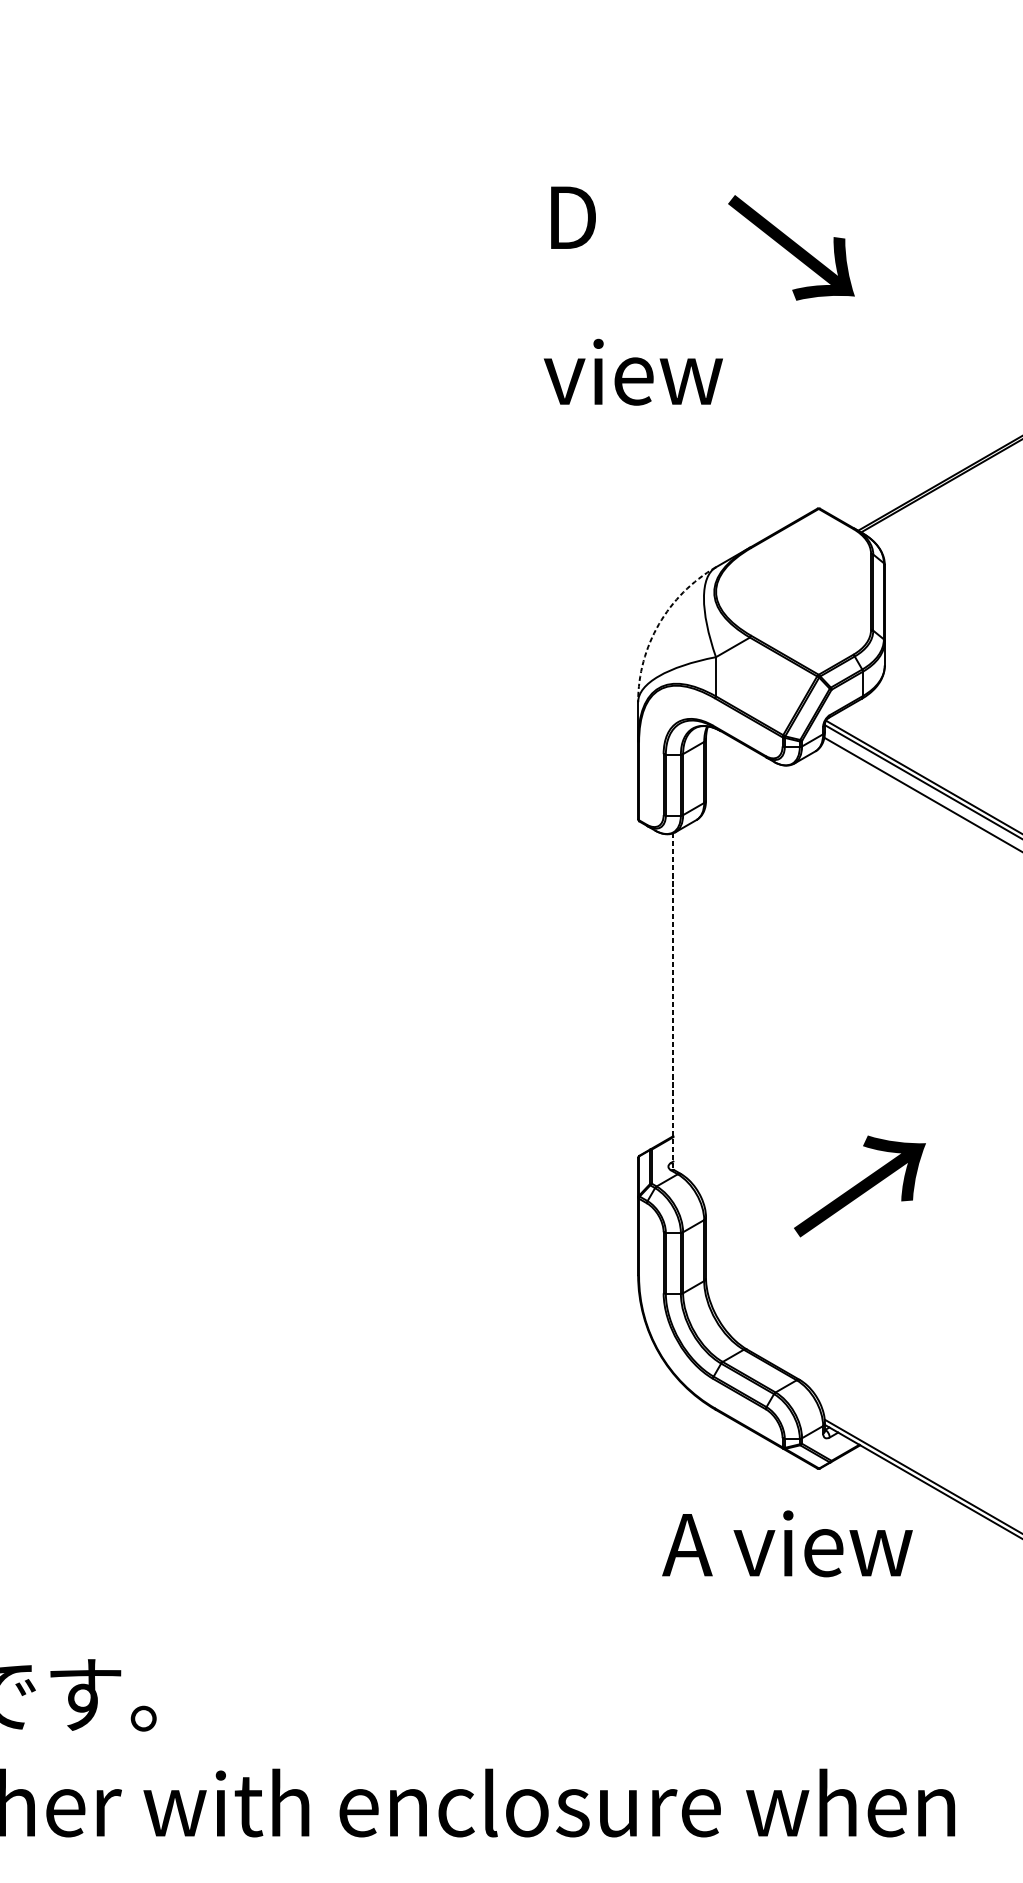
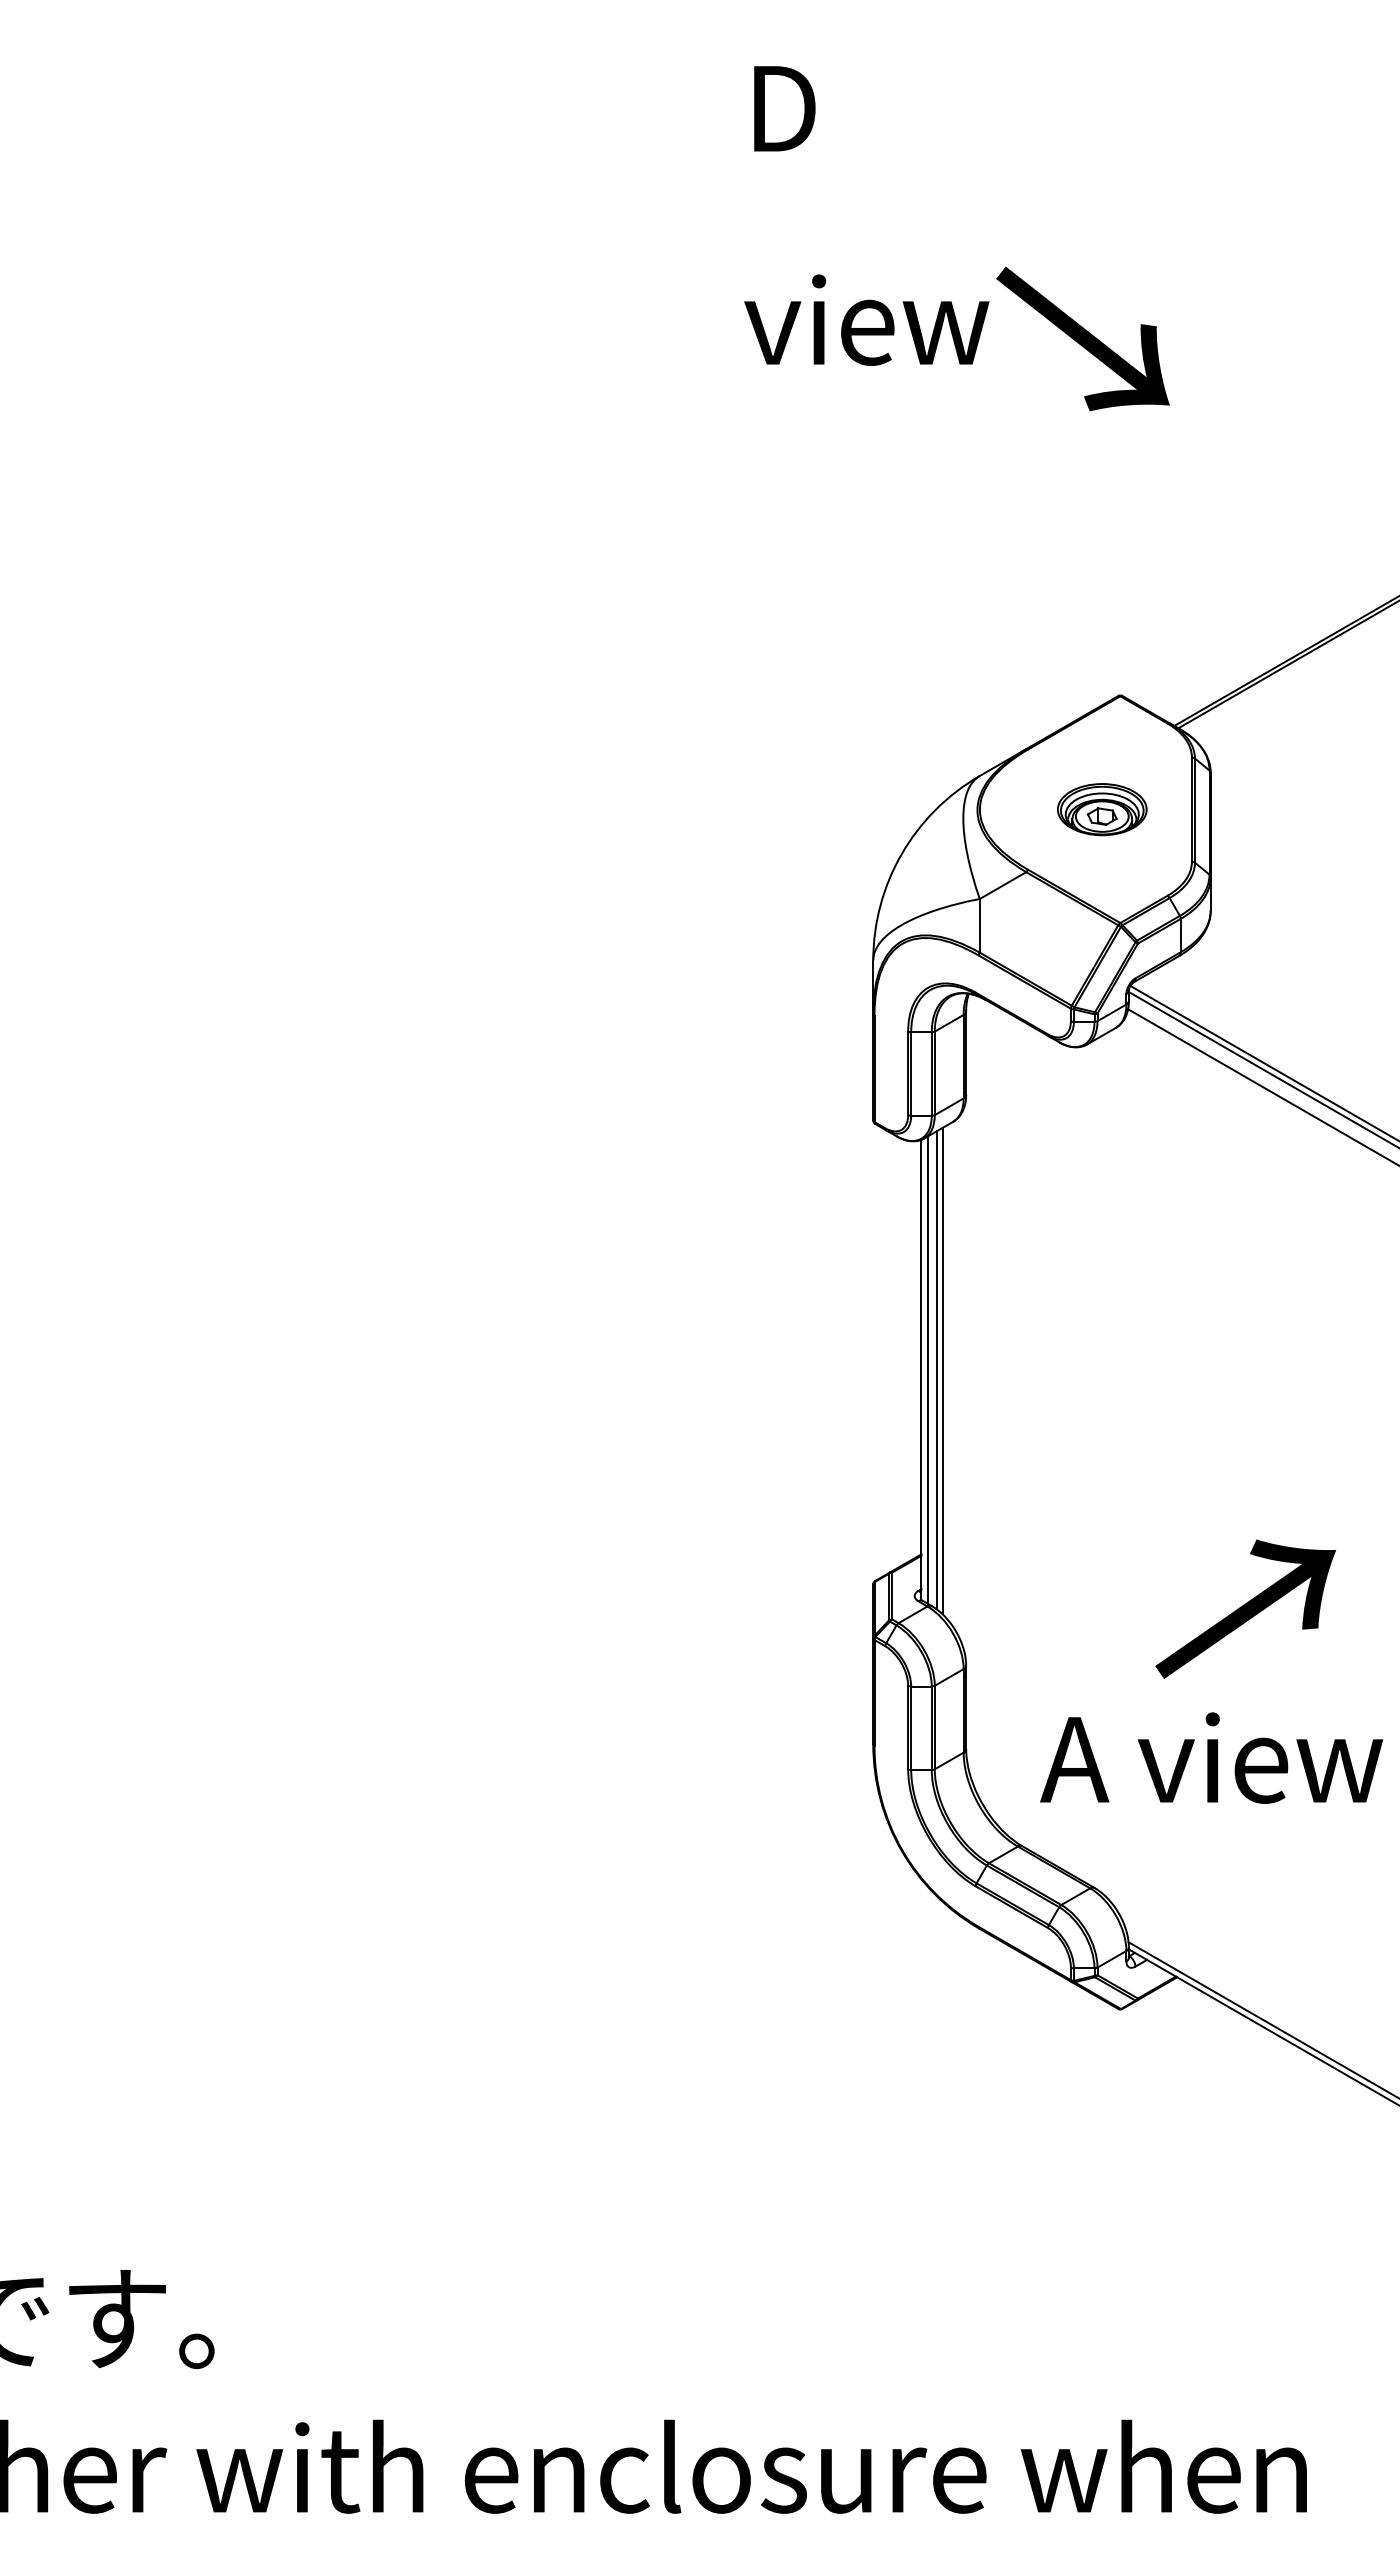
text: (633, 295) -> (866, 215), moved
part: (805, 591) -> (1102, 809), added
arc: (658, 623) -> (901, 853), dashed -> solid
line: (673, 1001) -> (921, 1369), dashed -> solid
line: (677, 1001) -> (927, 1369), added
line: (684, 1001) -> (936, 1370), added
line: (688, 1001) -> (942, 1370), added
text: (859, 1185) -> (1245, 1608), moved
text: (787, 1543) -> (1211, 1757), moved

